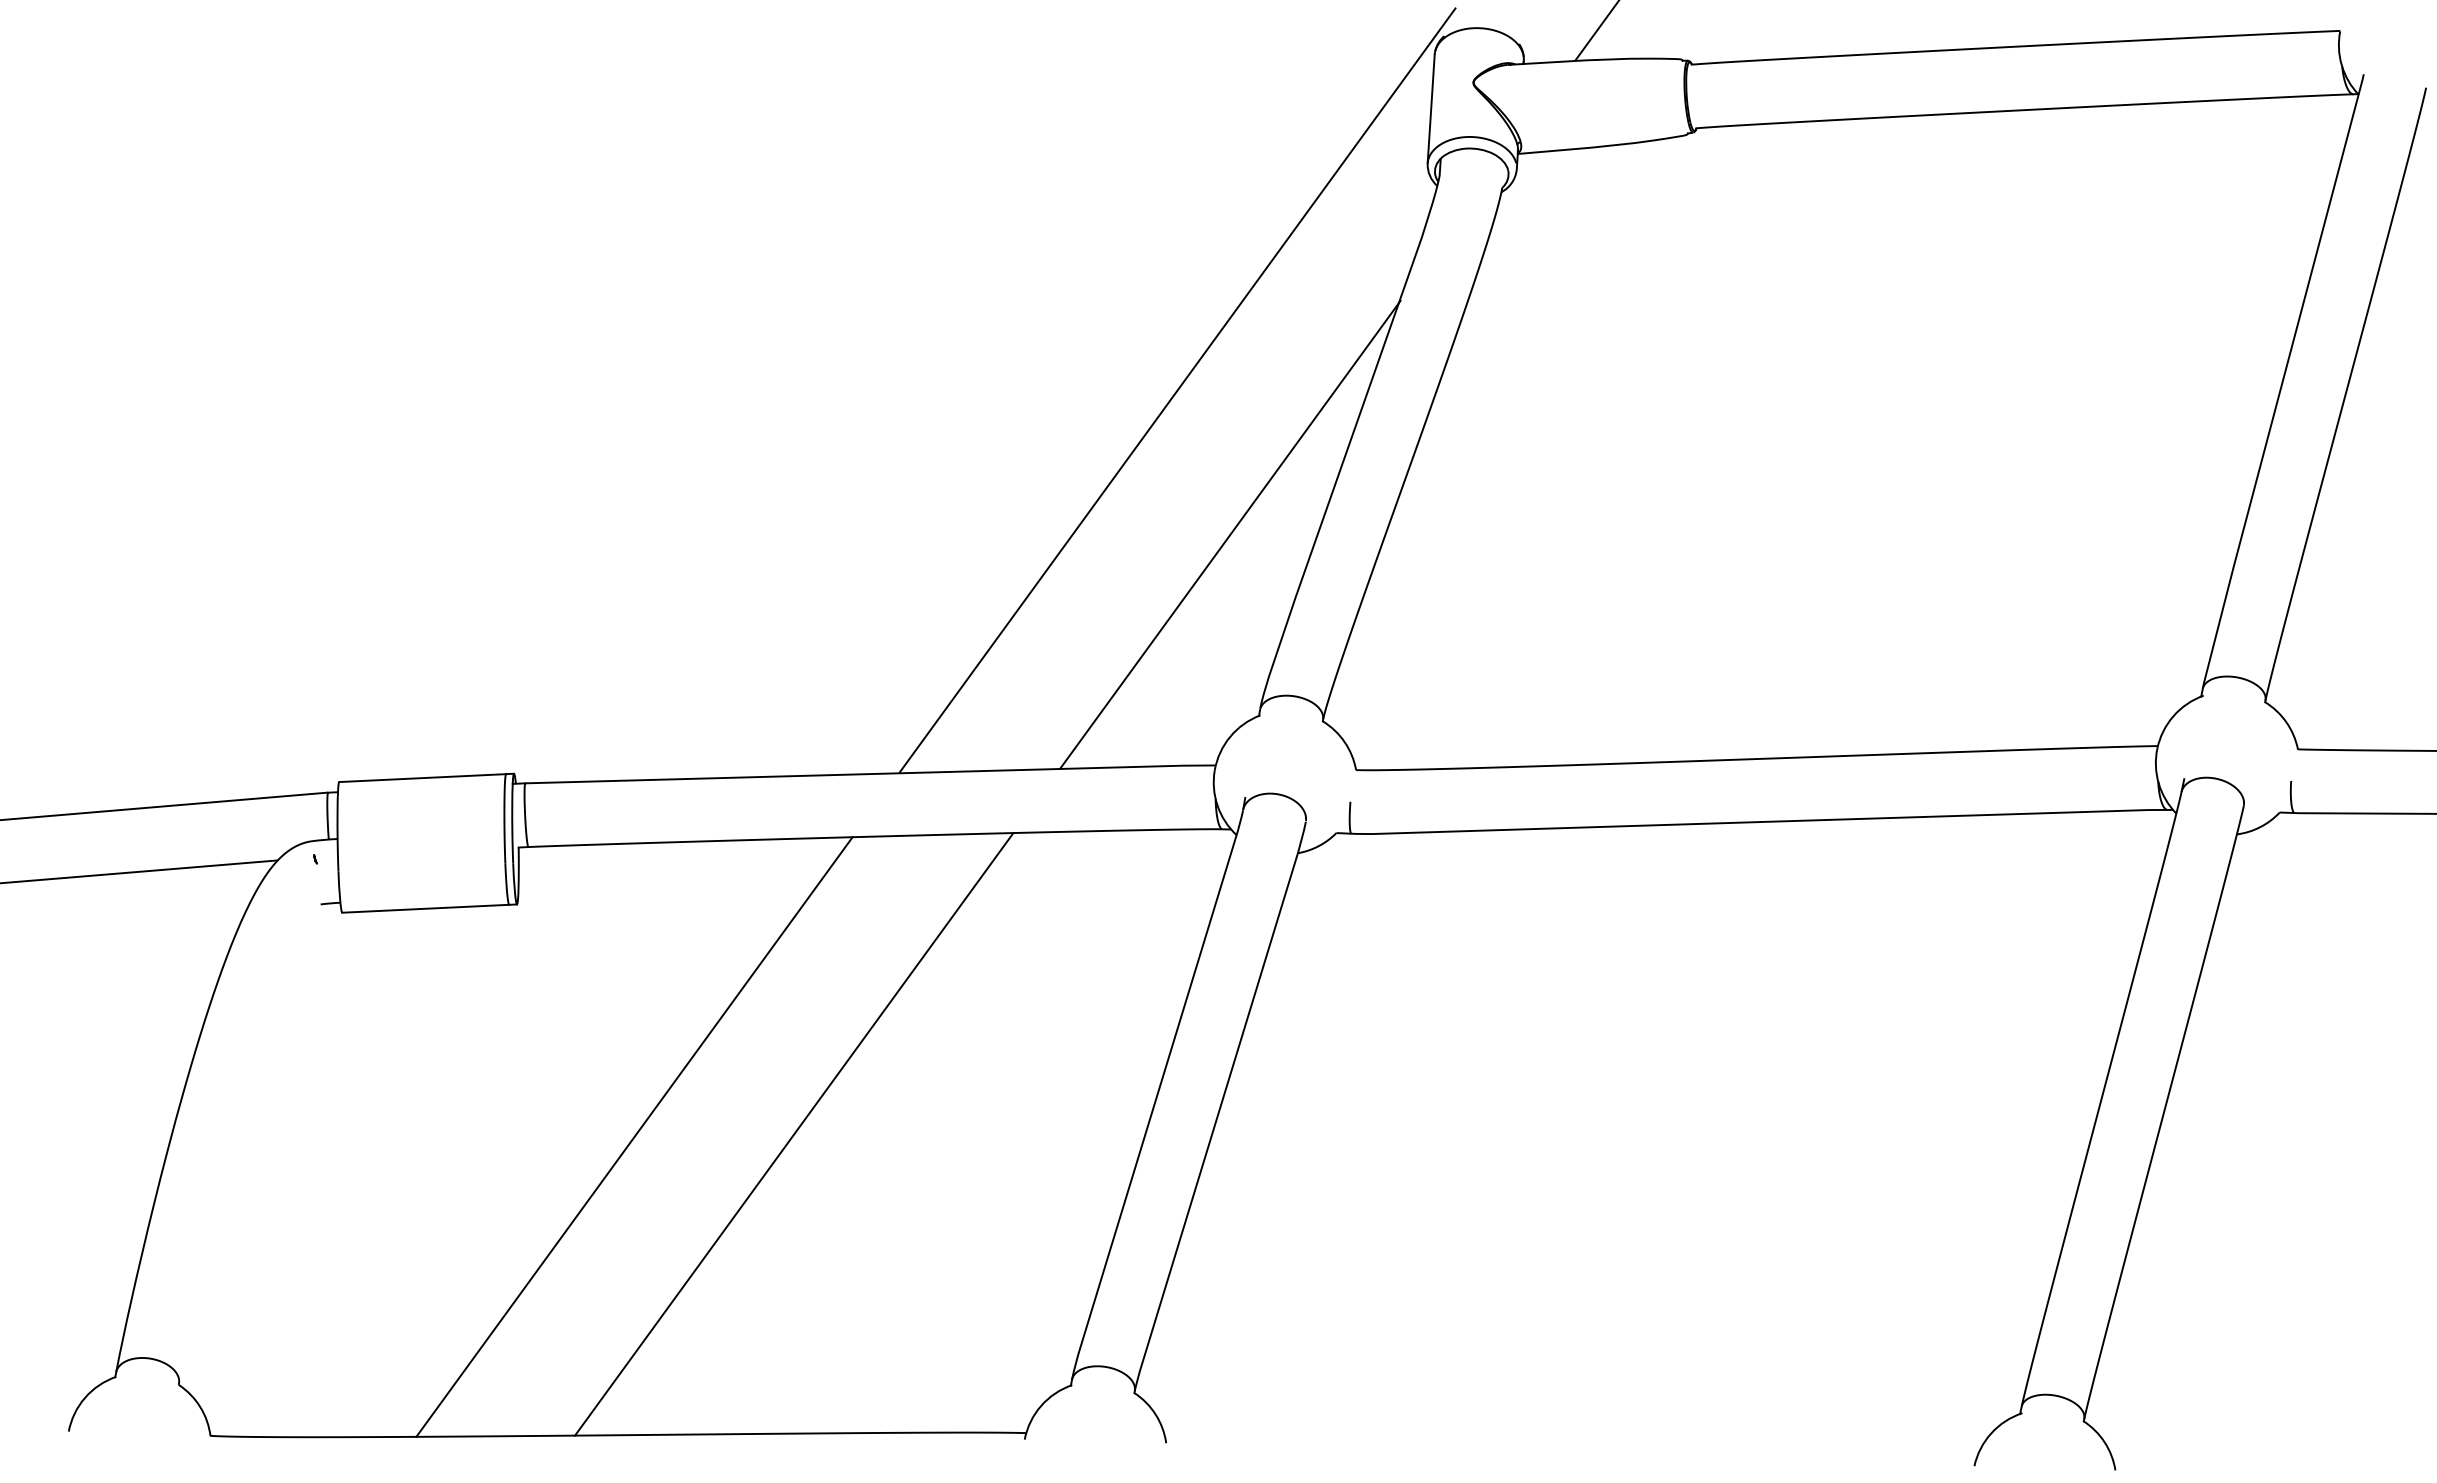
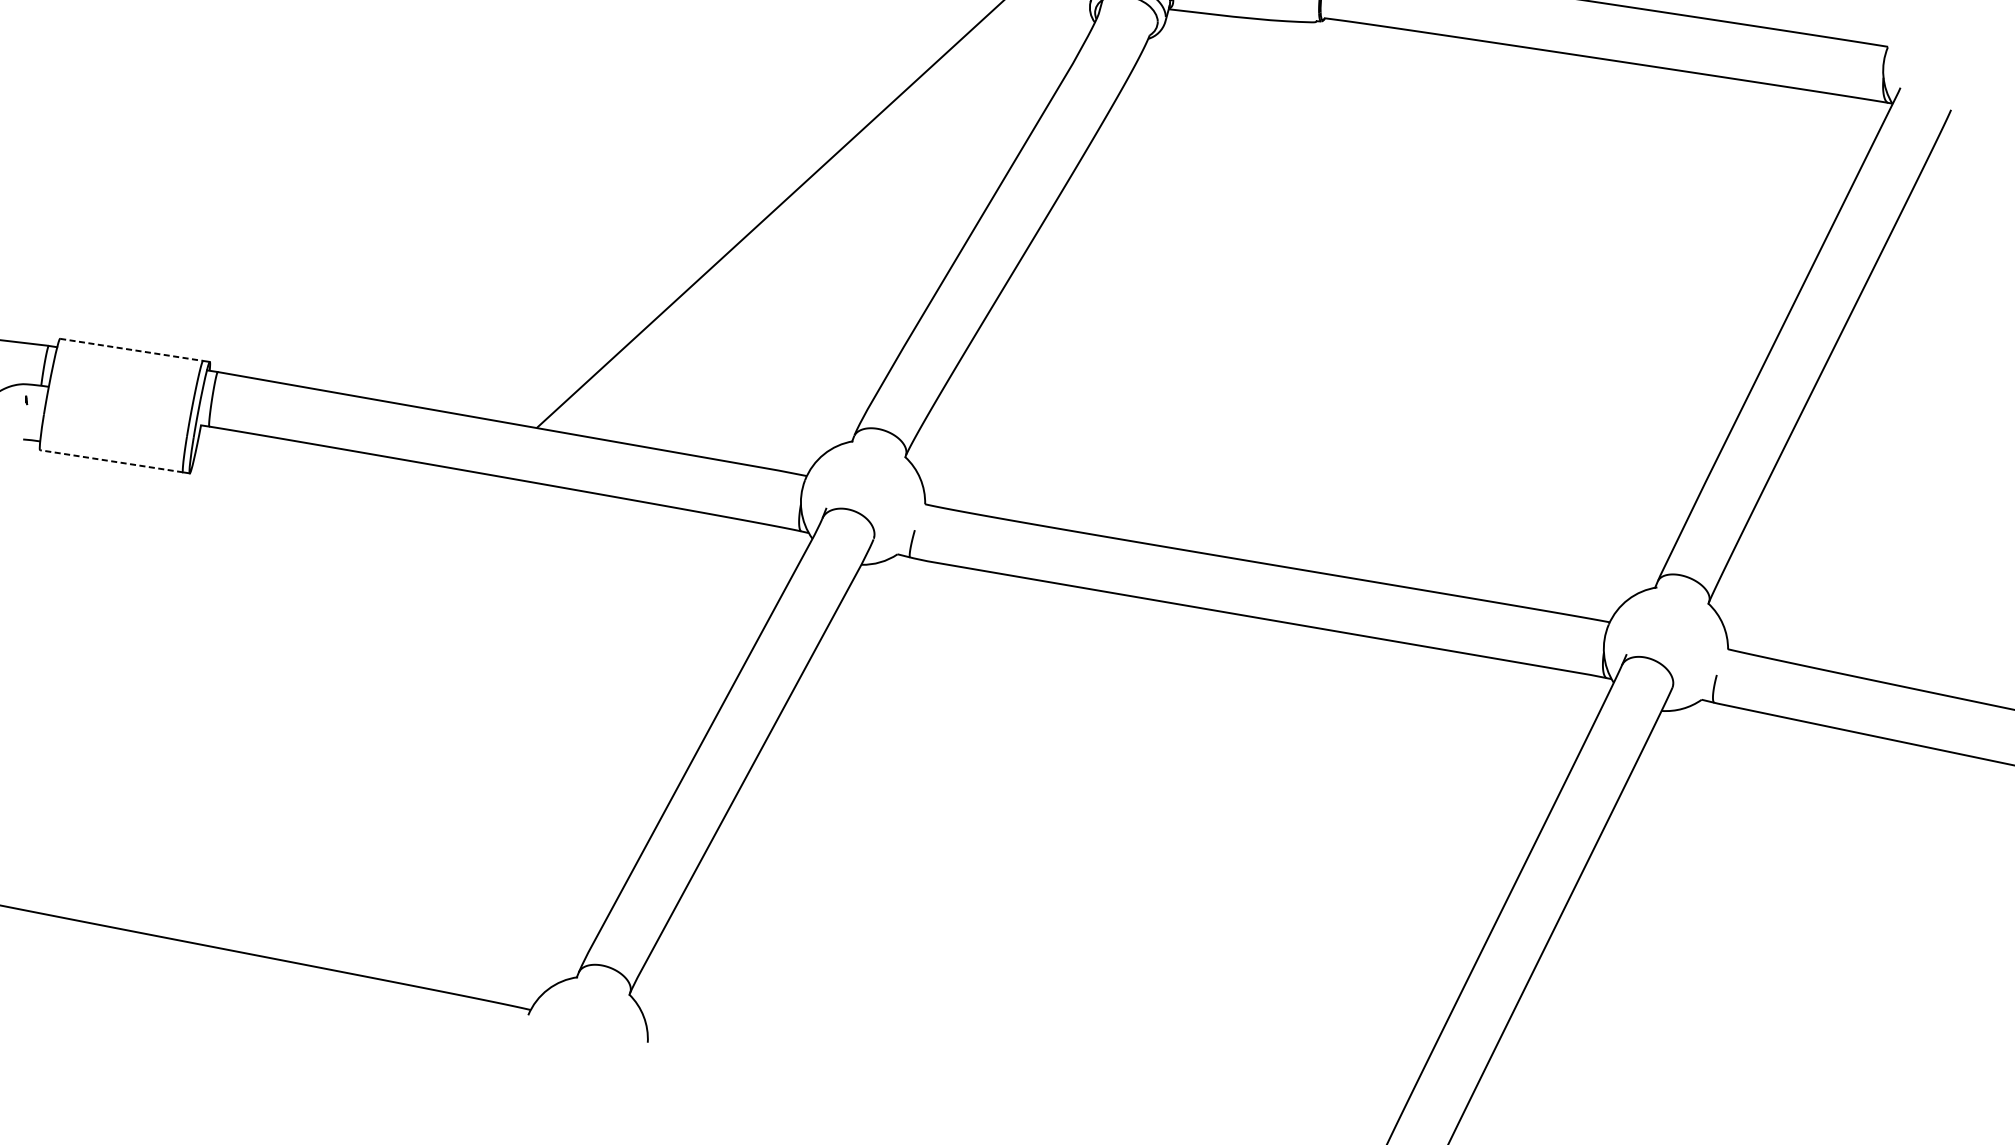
line: (1230, 534) -> (859, 282), removed
line: (423, 778) -> (132, 350), solid -> dashed
line: (425, 908) -> (111, 461), solid -> dashed
line: (794, 1134) -> (385, 716), removed
line: (634, 1136) -> (249, 690), removed

